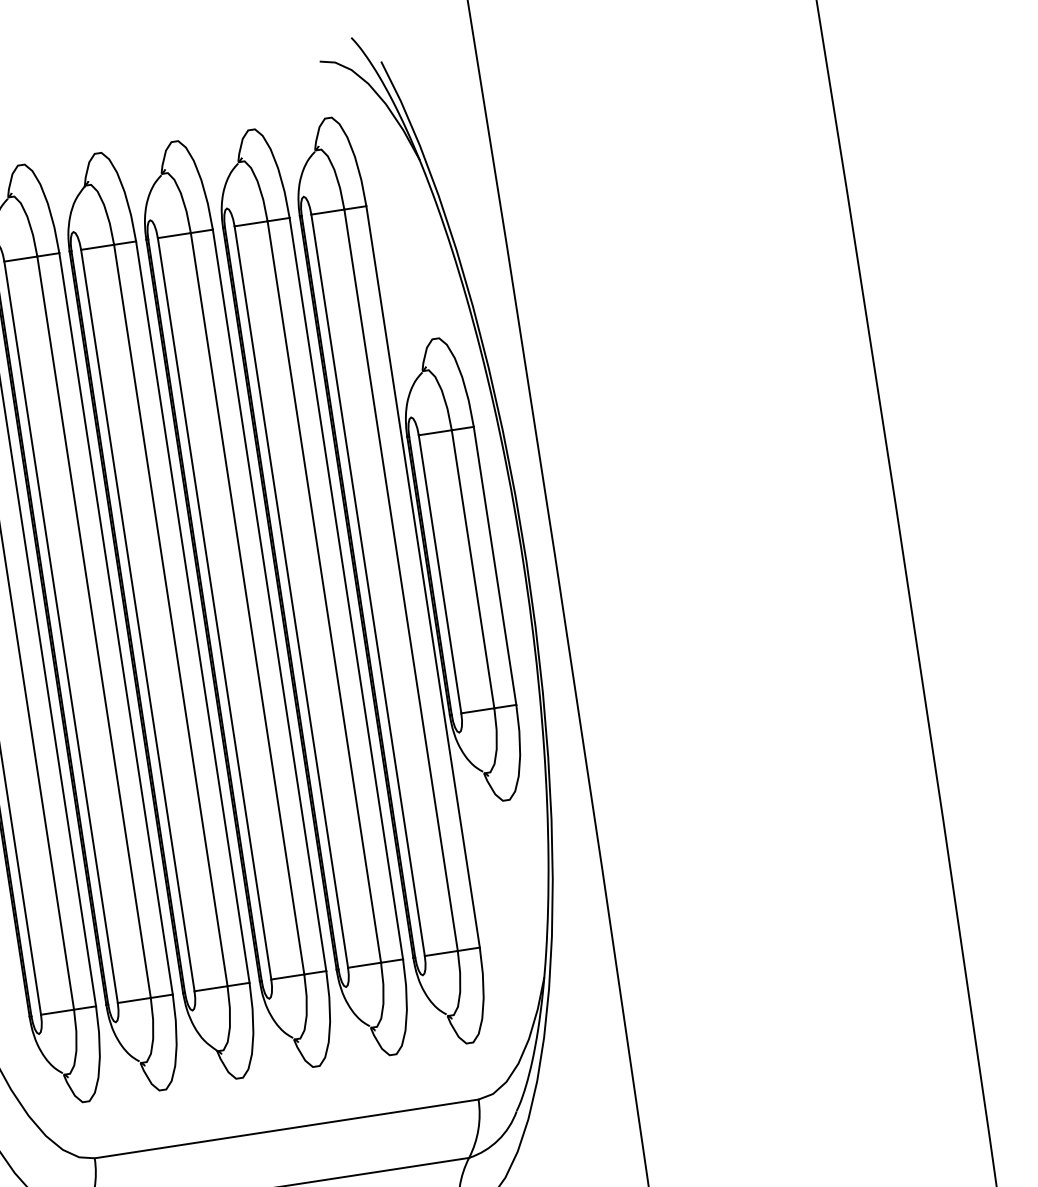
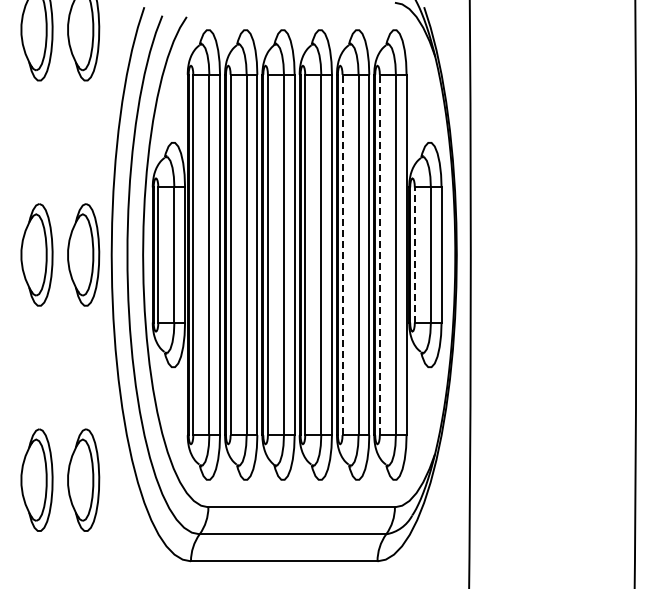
line: (439, 575) -> (414, 255), solid -> dashed
line: (367, 584) -> (379, 254), solid -> dashed
line: (291, 596) -> (342, 254), solid -> dashed

